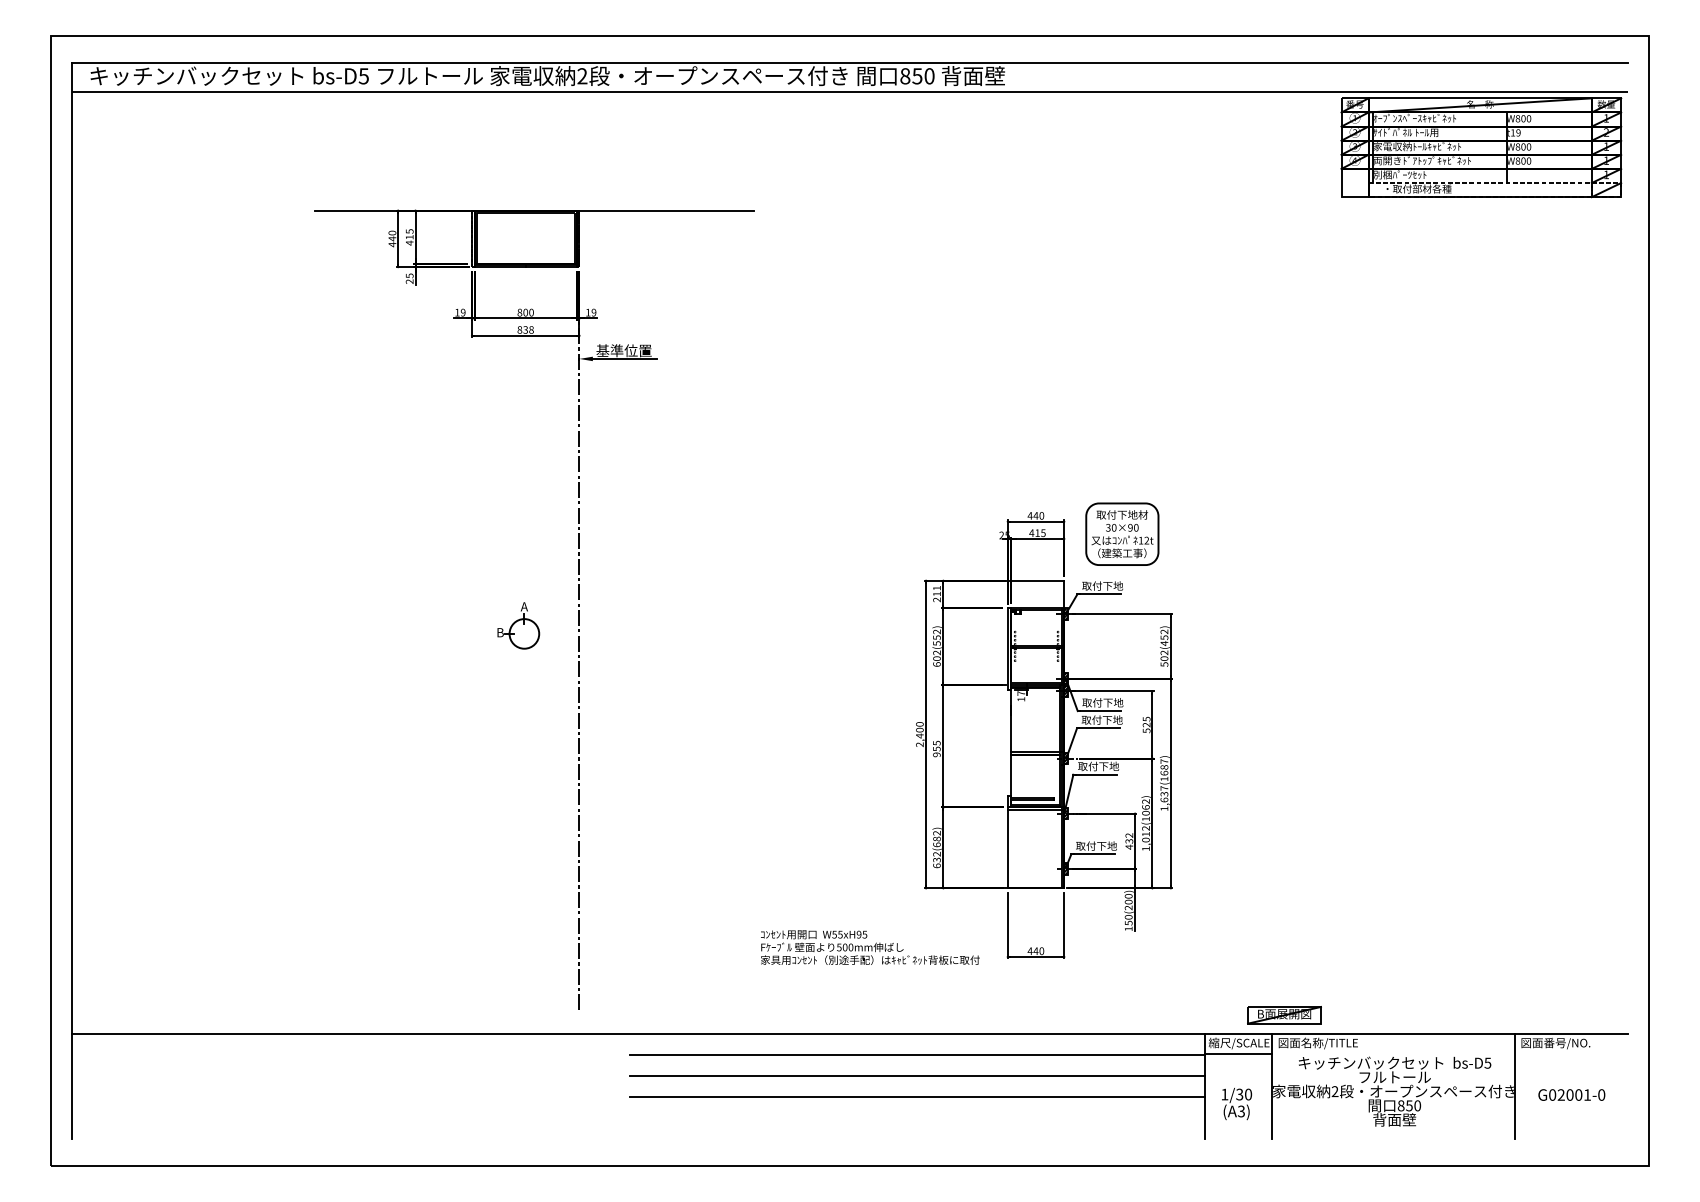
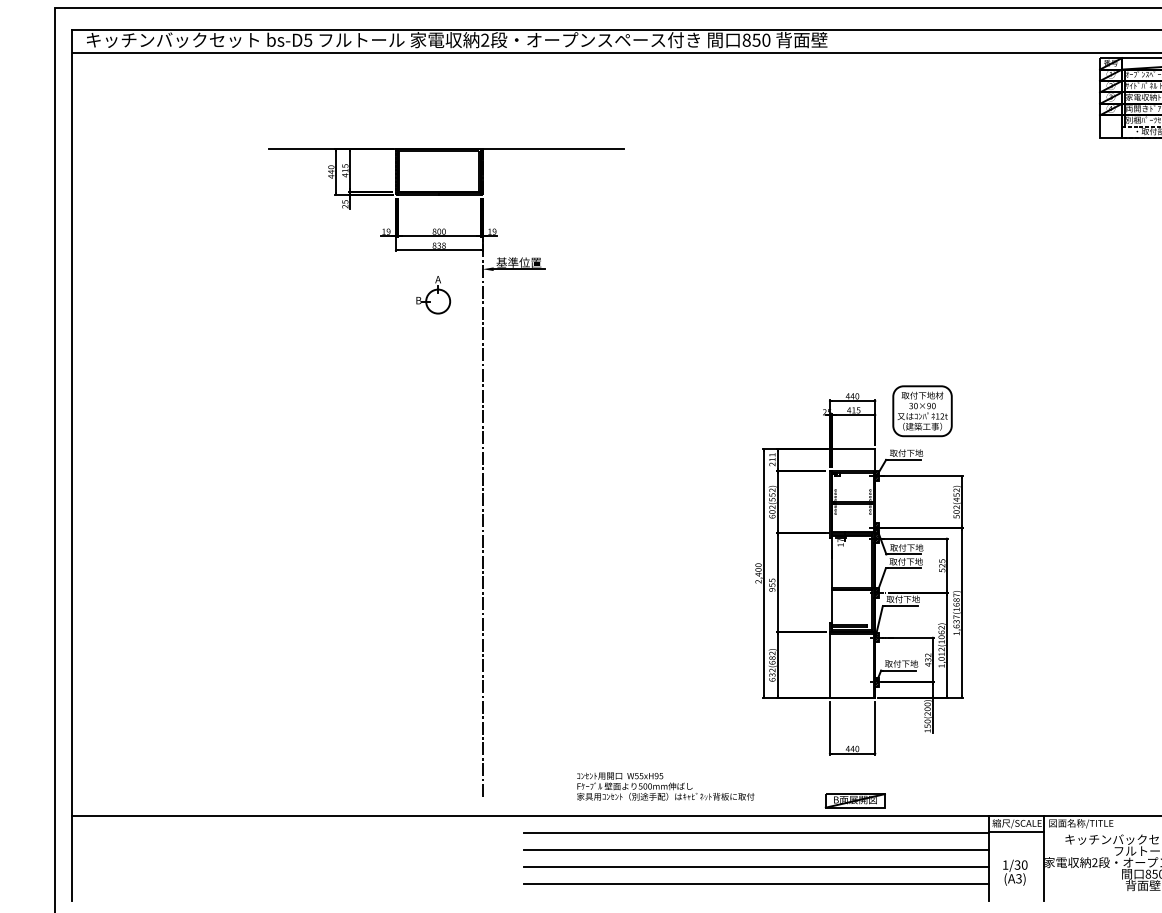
part: (518, 625) -> (433, 294), moved
text: (870, 947) -> (665, 786), moved
part: (1284, 1015) -> (855, 801), moved
line: (917, 1117) -> (756, 883), added

